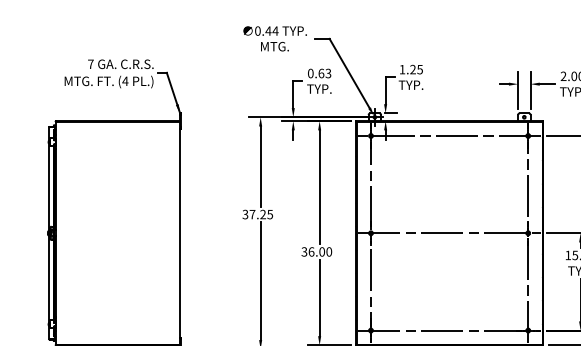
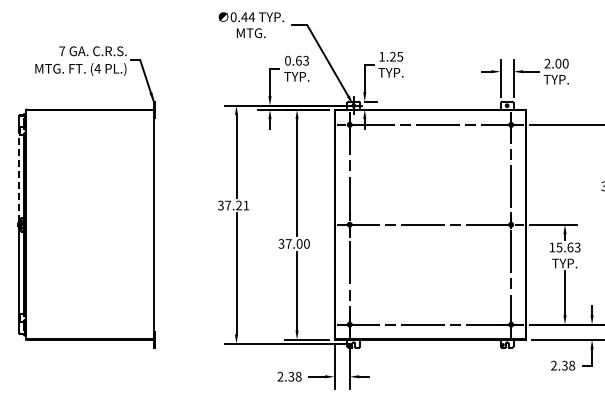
line: (49, 187) -> (19, 177), solid -> dashed
text: (270, 214) -> (246, 205), 37.25 -> 37.21
text: (311, 251) -> (288, 243), 36.00 -> 37.00

